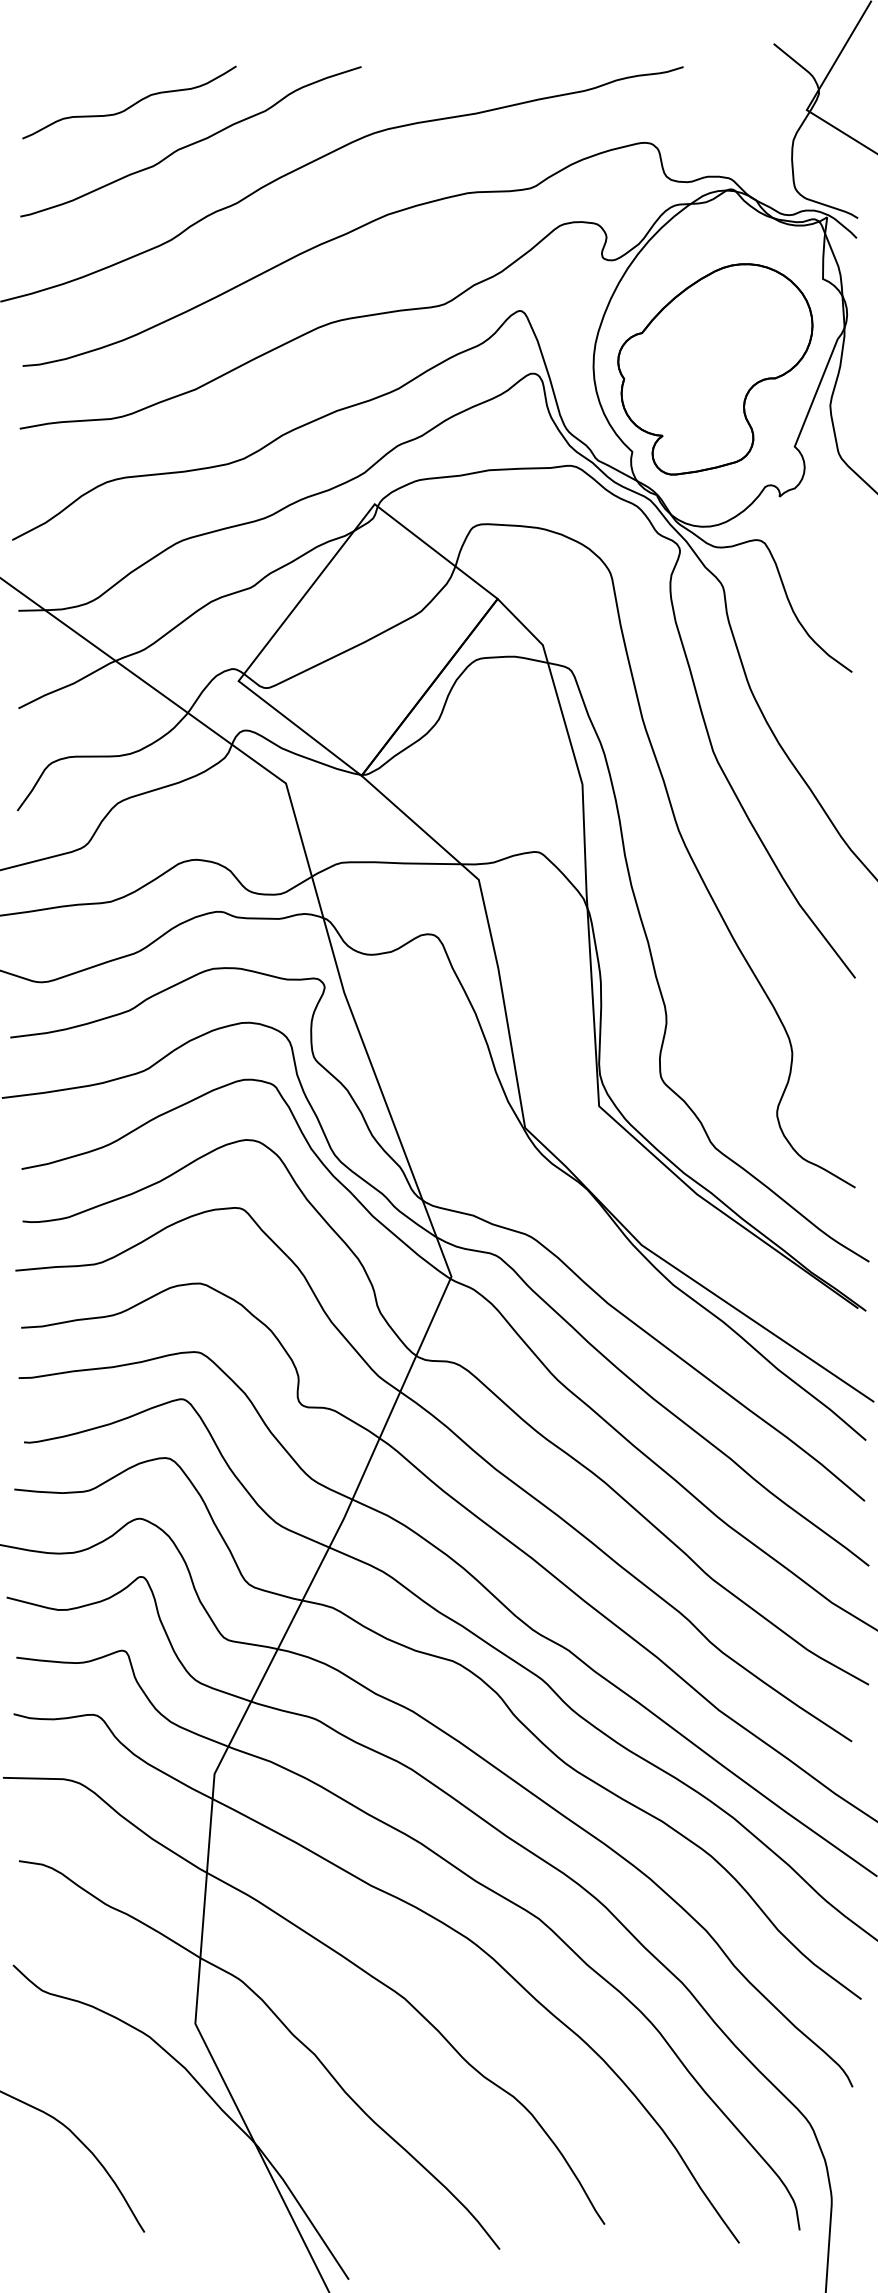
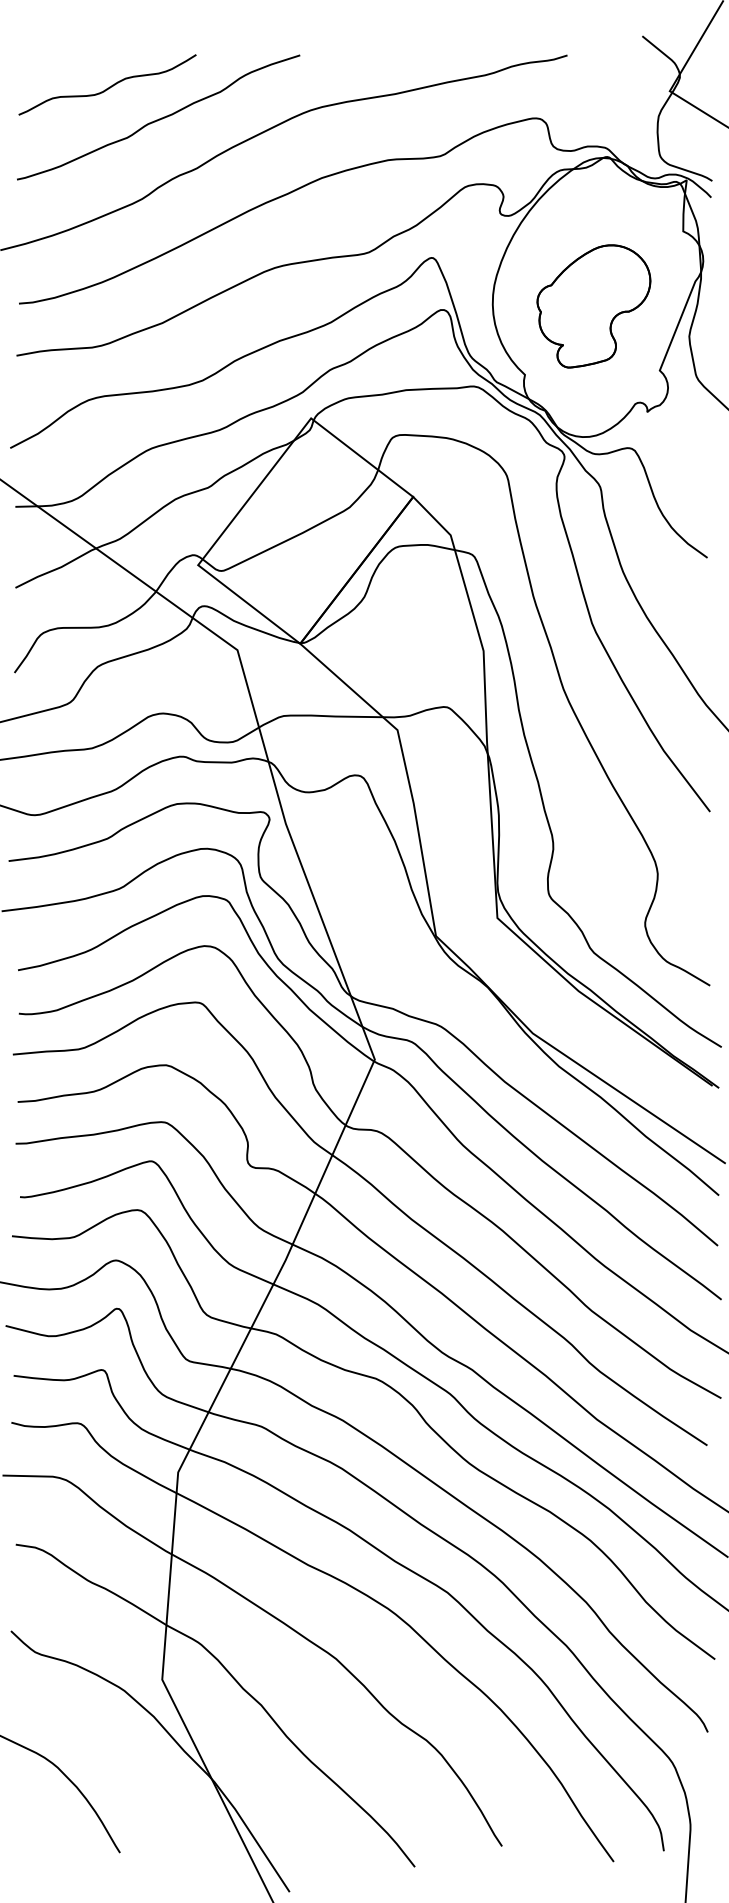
part: (714, 369) -> (593, 306), size x0.7

